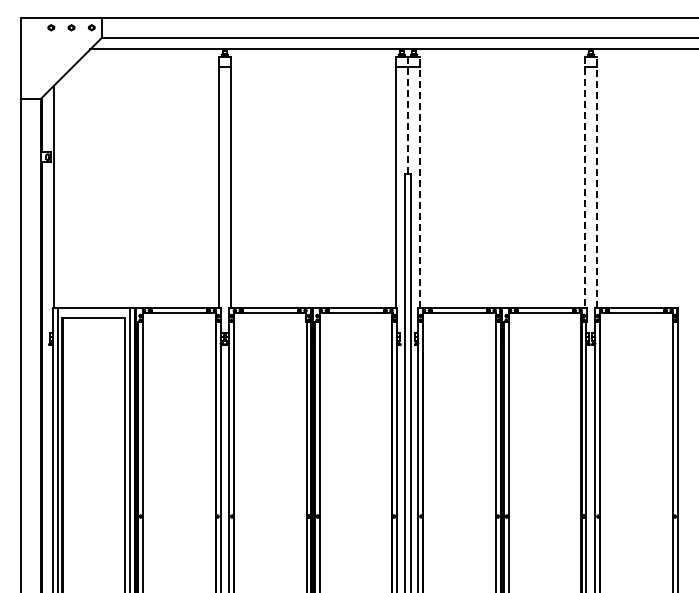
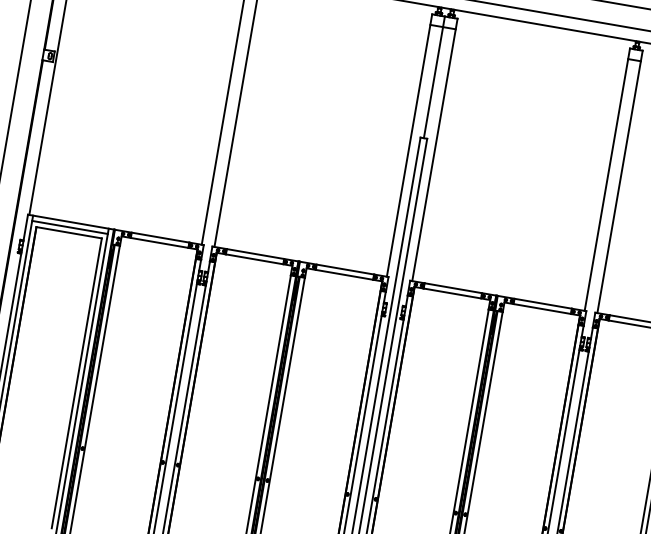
line: (407, 115) -> (433, 77), dashed -> solid
line: (420, 182) -> (435, 149), dashed -> solid
line: (597, 182) -> (620, 181), dashed -> solid
line: (585, 183) -> (607, 180), dashed -> solid
line: (93, 313) -> (69, 227), added

